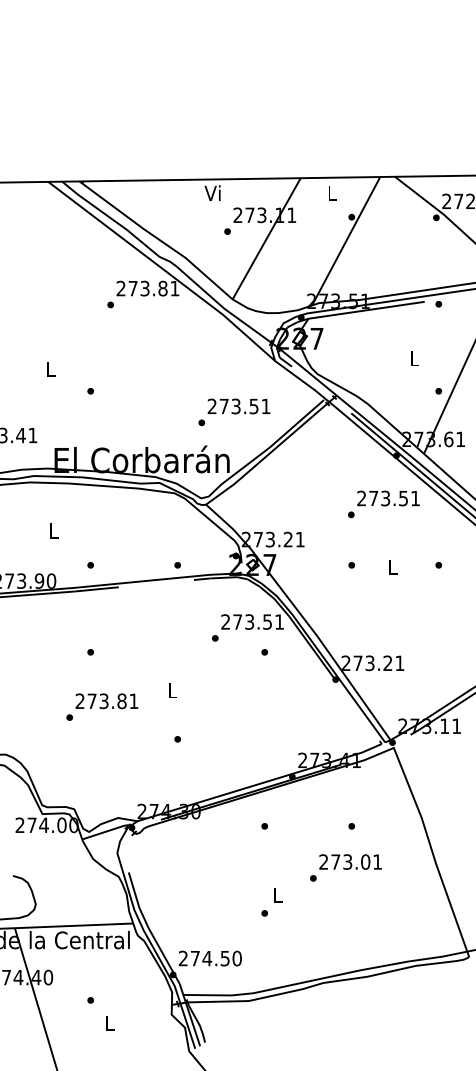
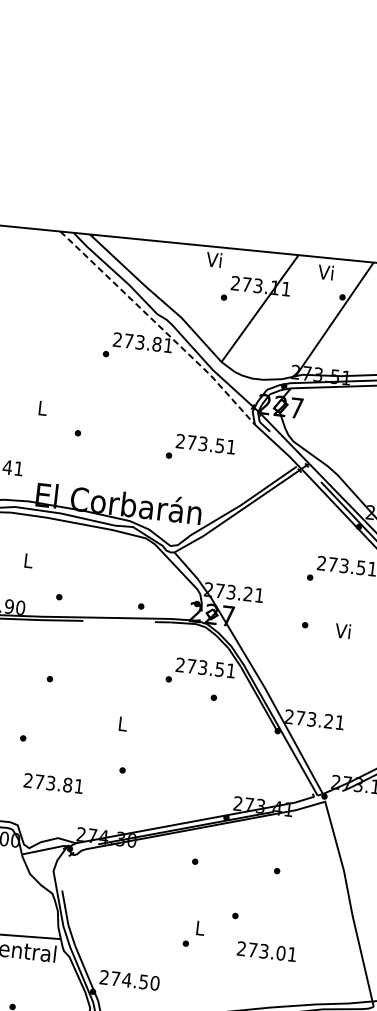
text: (331, 192) -> (326, 271), L -> Vi
line: (164, 270) -> (160, 327), solid -> dashed
text: (234, 412) -> (200, 449), moved
text: (391, 566) -> (342, 630), L -> Vi
text: (106, 701) -> (53, 783), moved
text: (350, 861) -> (266, 951), moved

